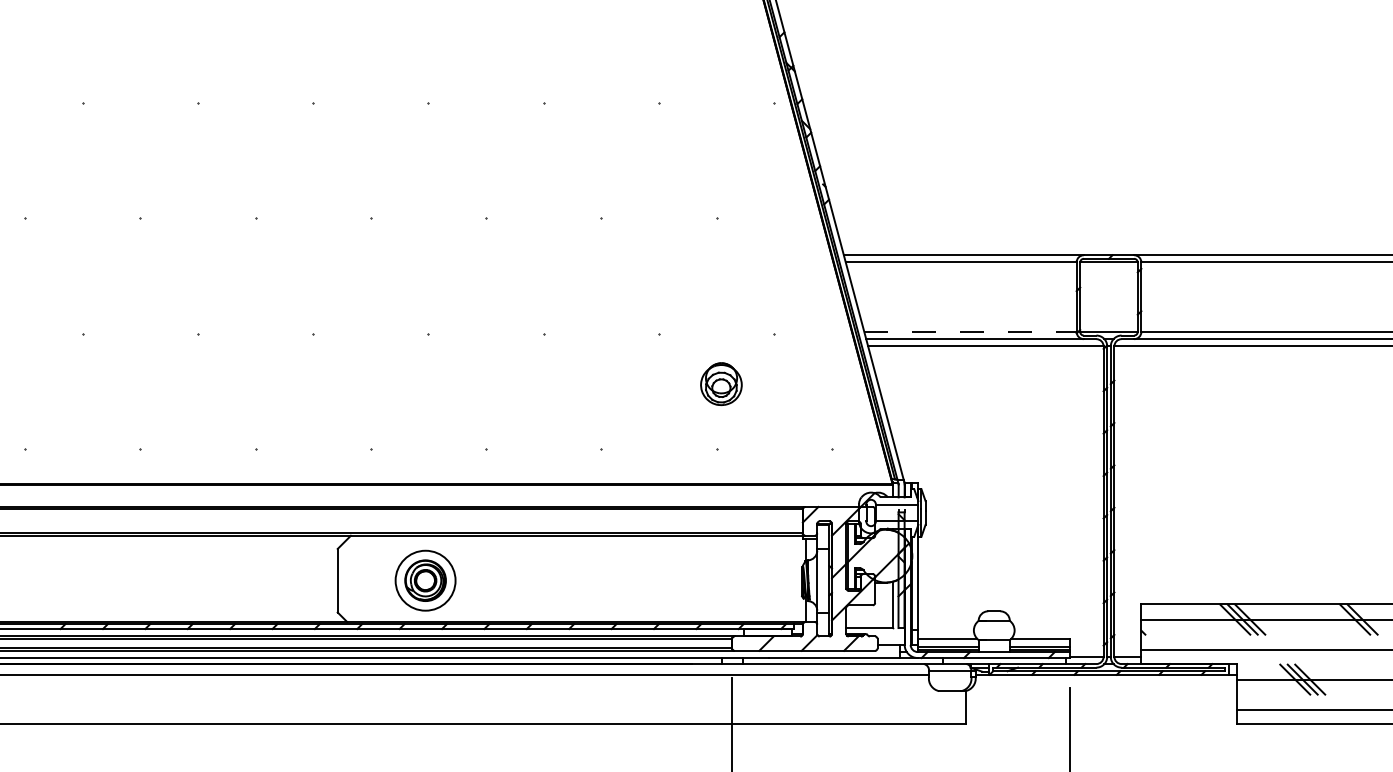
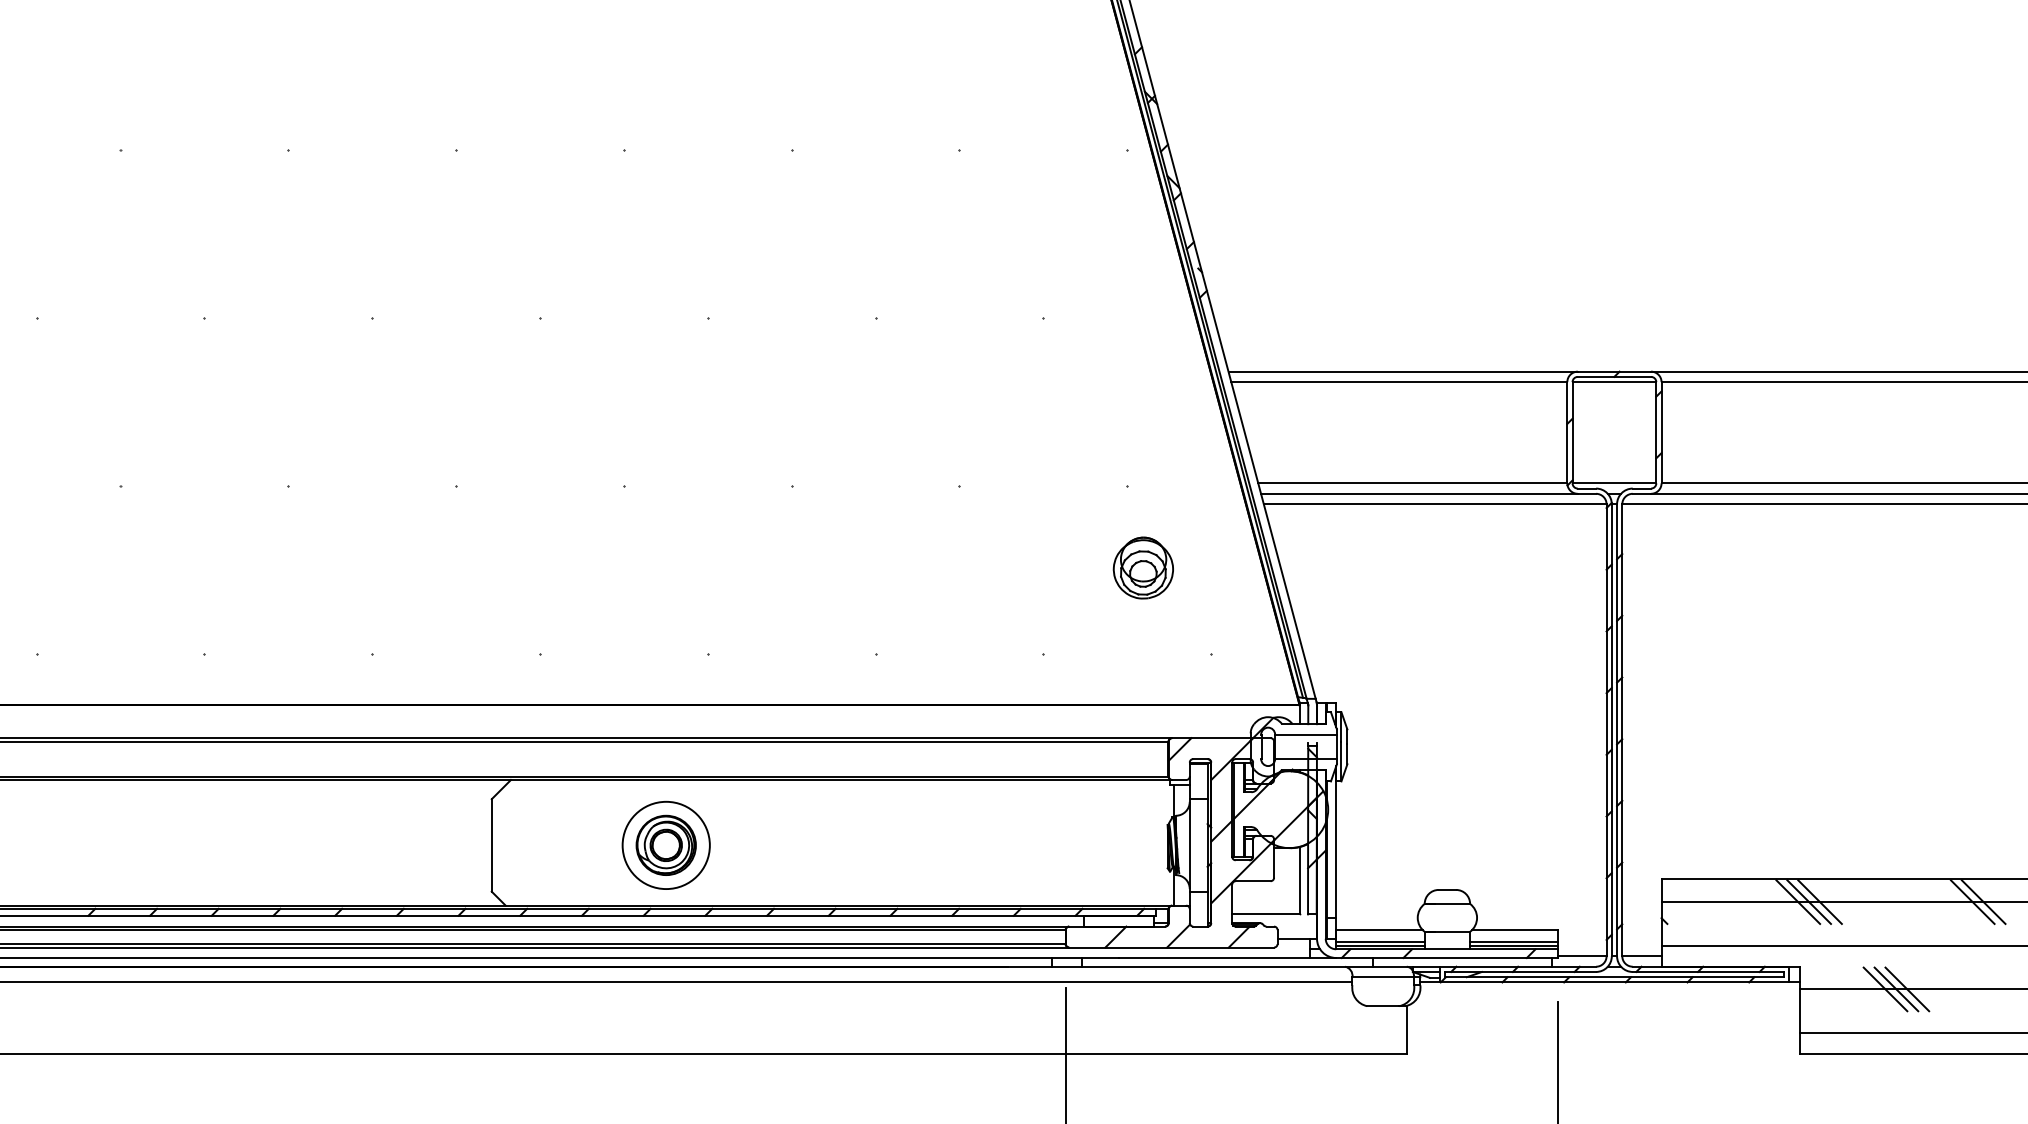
line: (970, 331) -> (1412, 482), dashed -> solid
part: (721, 383) -> (1143, 567), moved
part: (425, 580) -> (666, 845), moved

